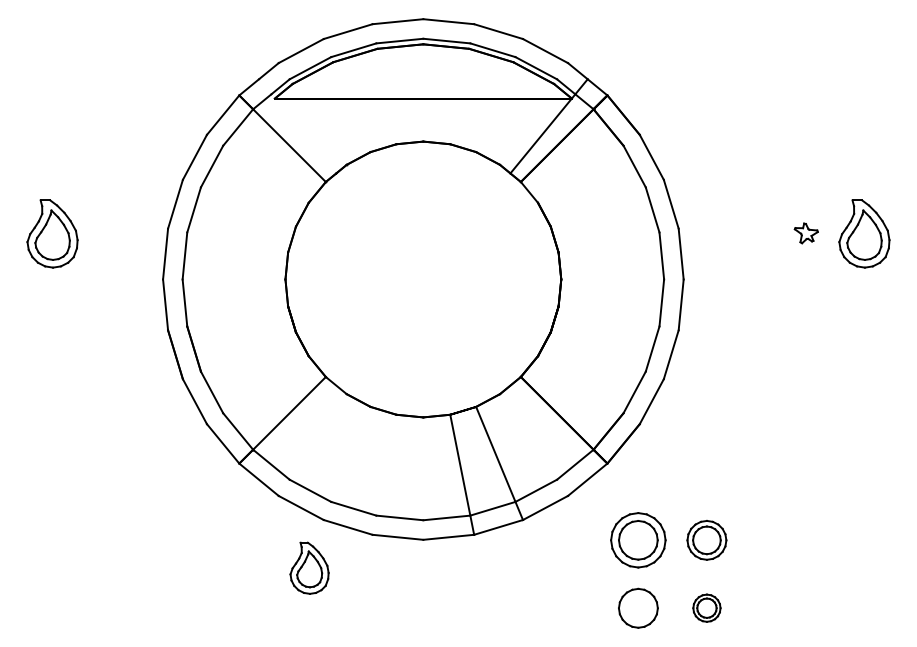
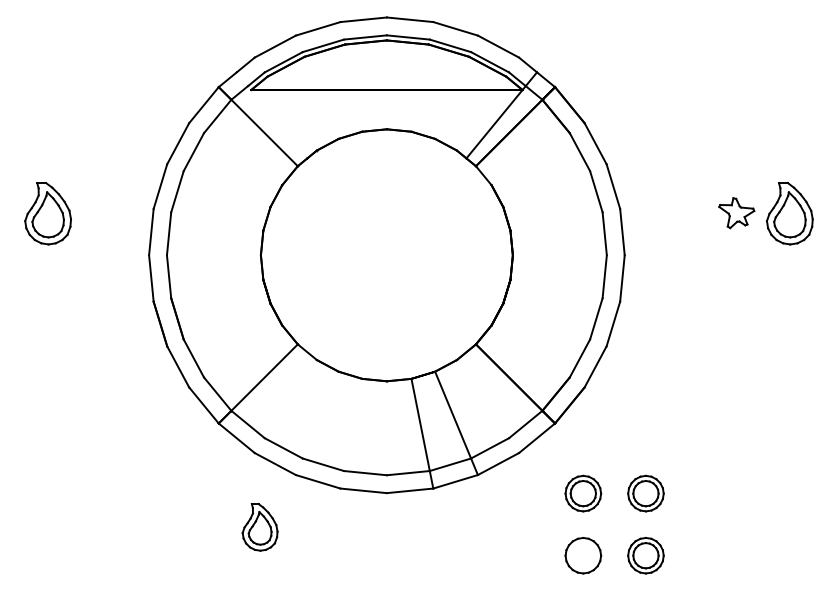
part: (806, 233) -> (736, 213), size x1.67
part: (638, 540) -> (583, 493), size x0.71
part: (309, 567) -> (260, 526), moved
part: (706, 607) -> (645, 554), size x1.43

